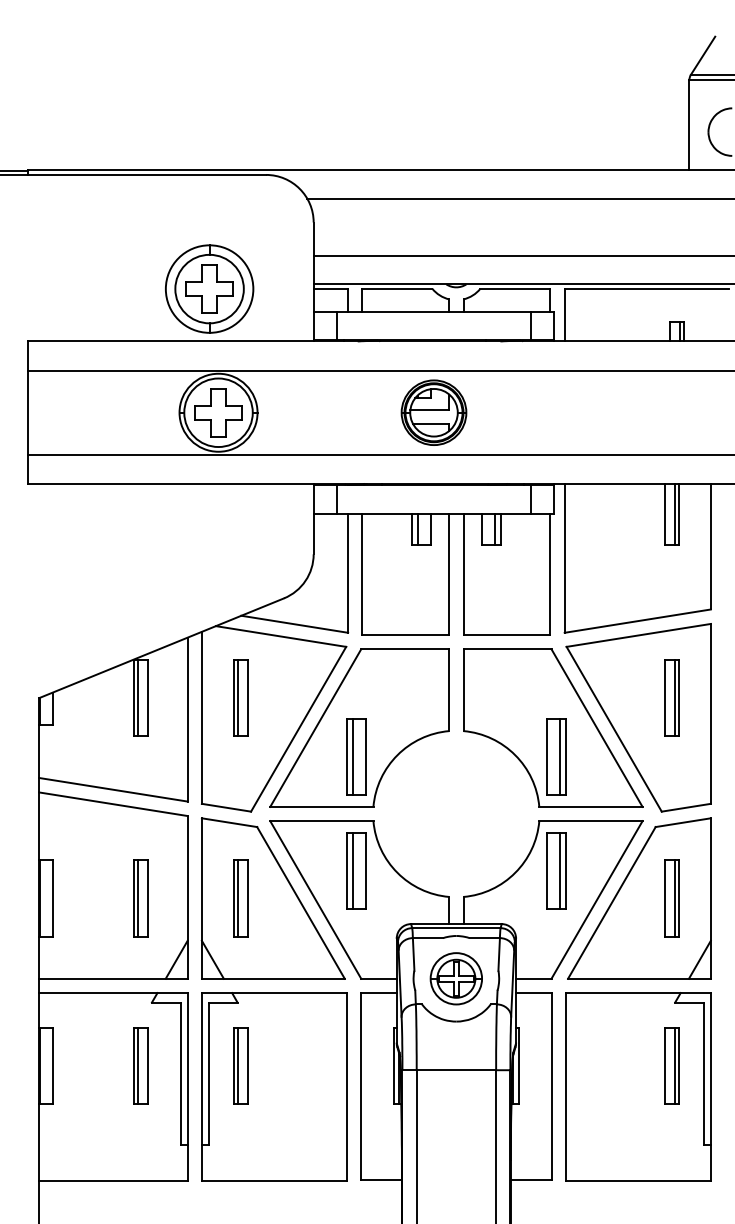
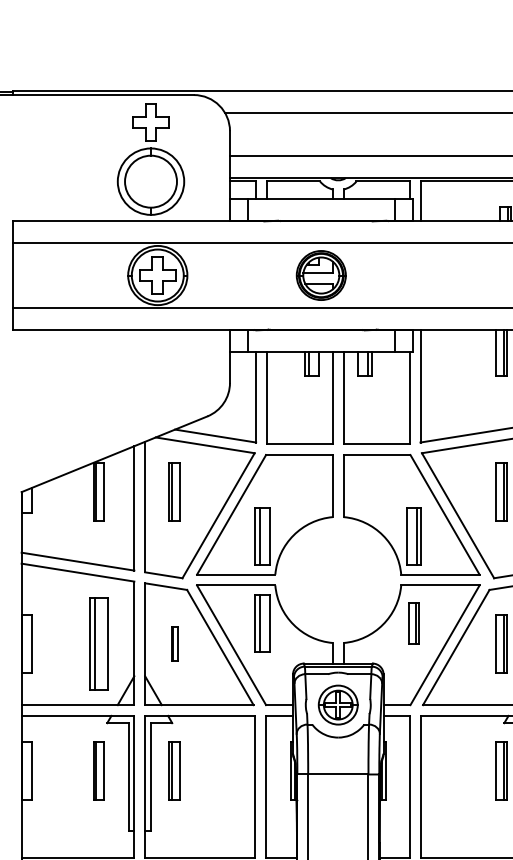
part: (209, 288) -> (150, 122), moved
part: (556, 870) -> (414, 622), size x0.7
part: (140, 898) -> (98, 644), size x1.6
part: (240, 898) -> (174, 644), size x0.6

